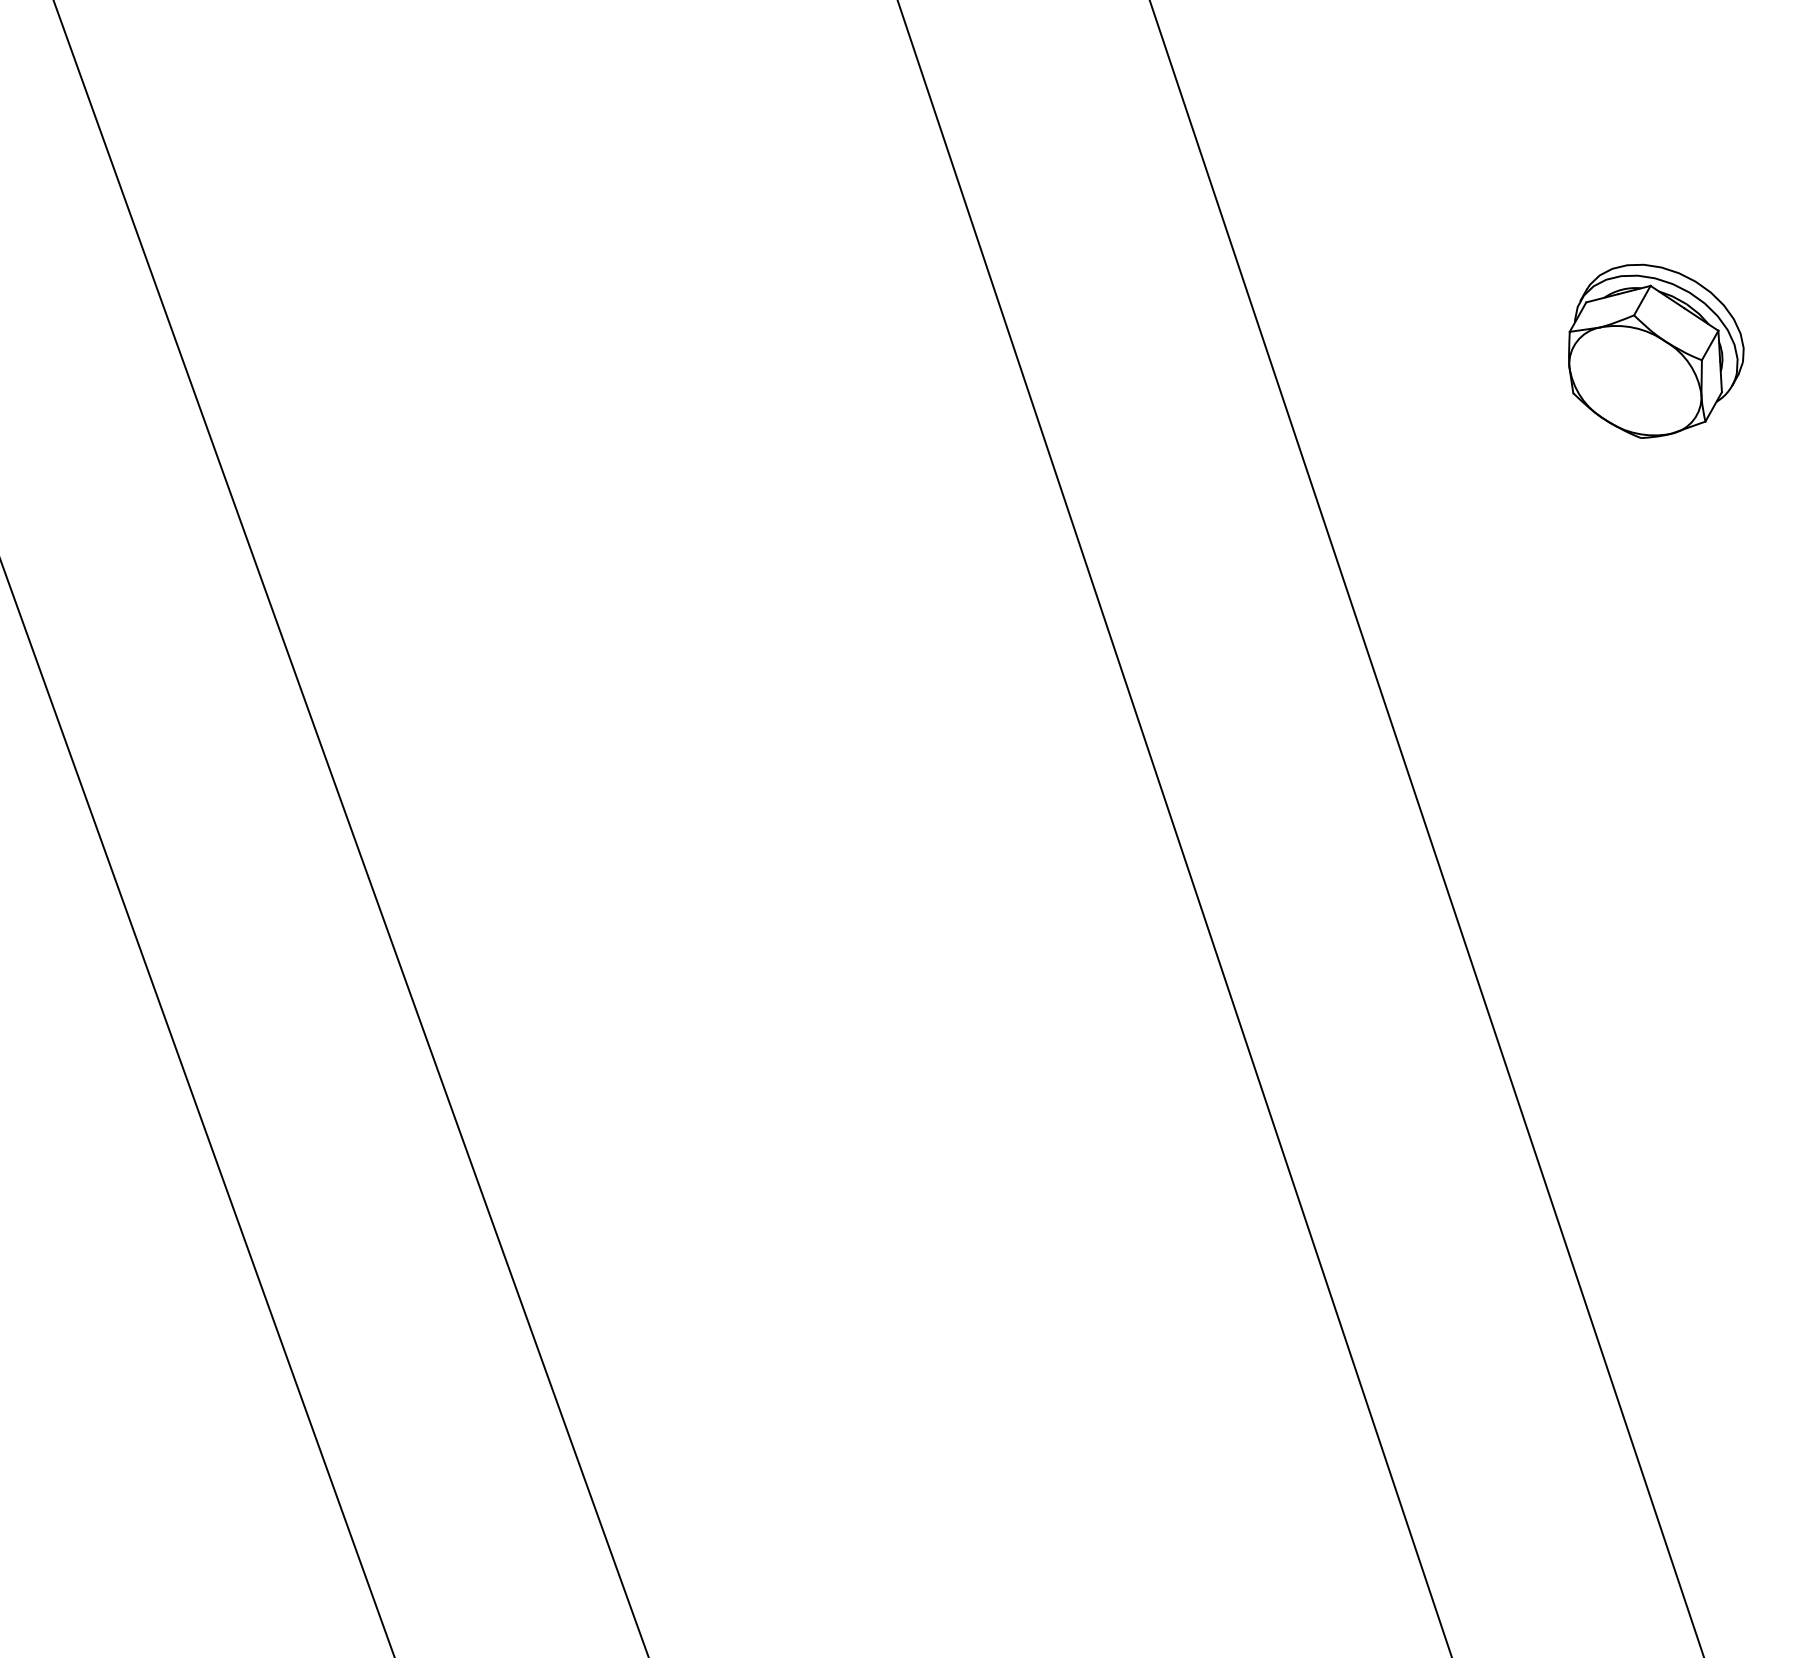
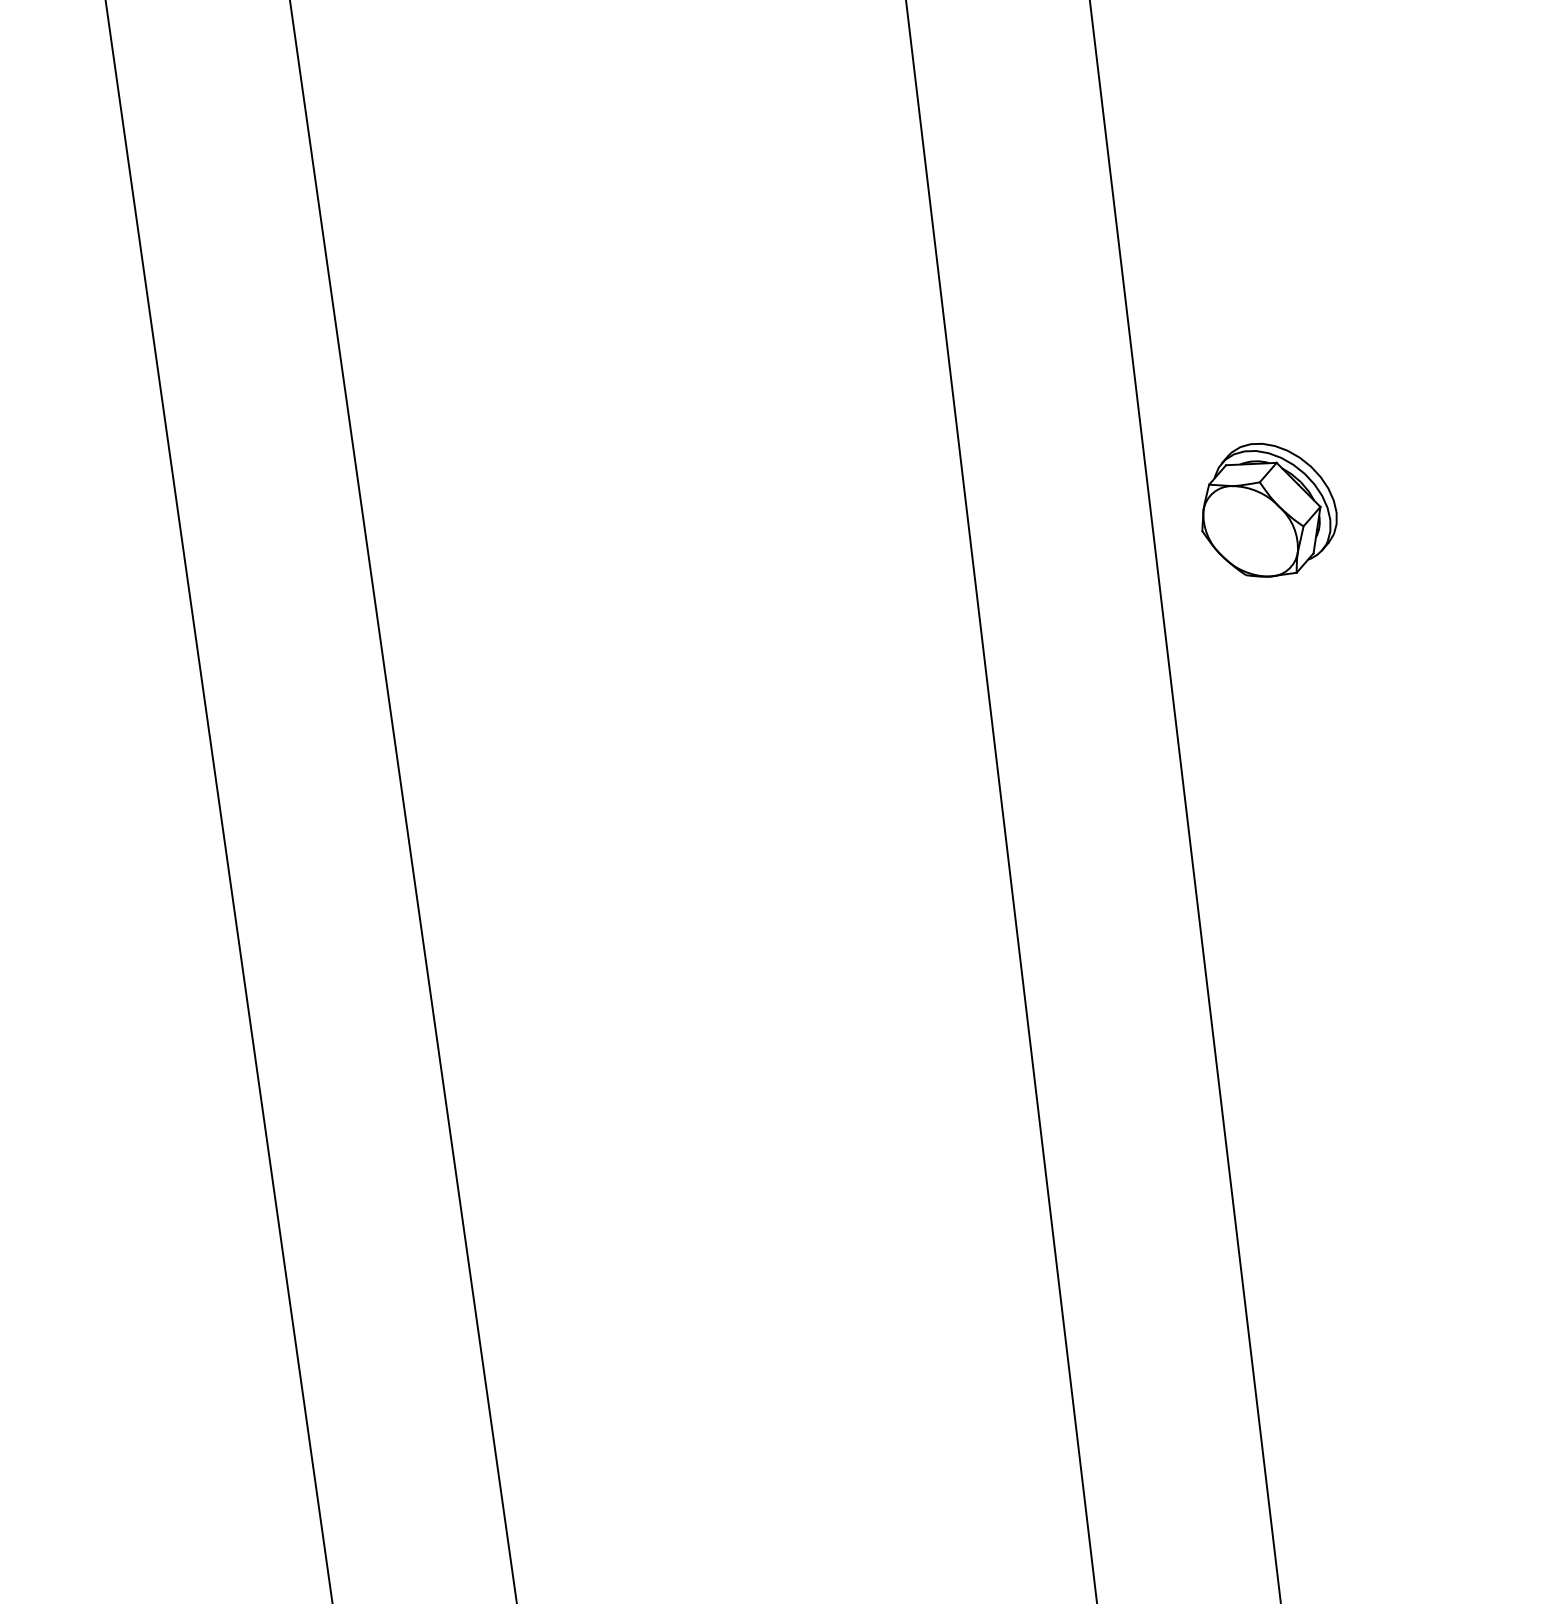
part: (1653, 347) -> (1269, 509), moved

